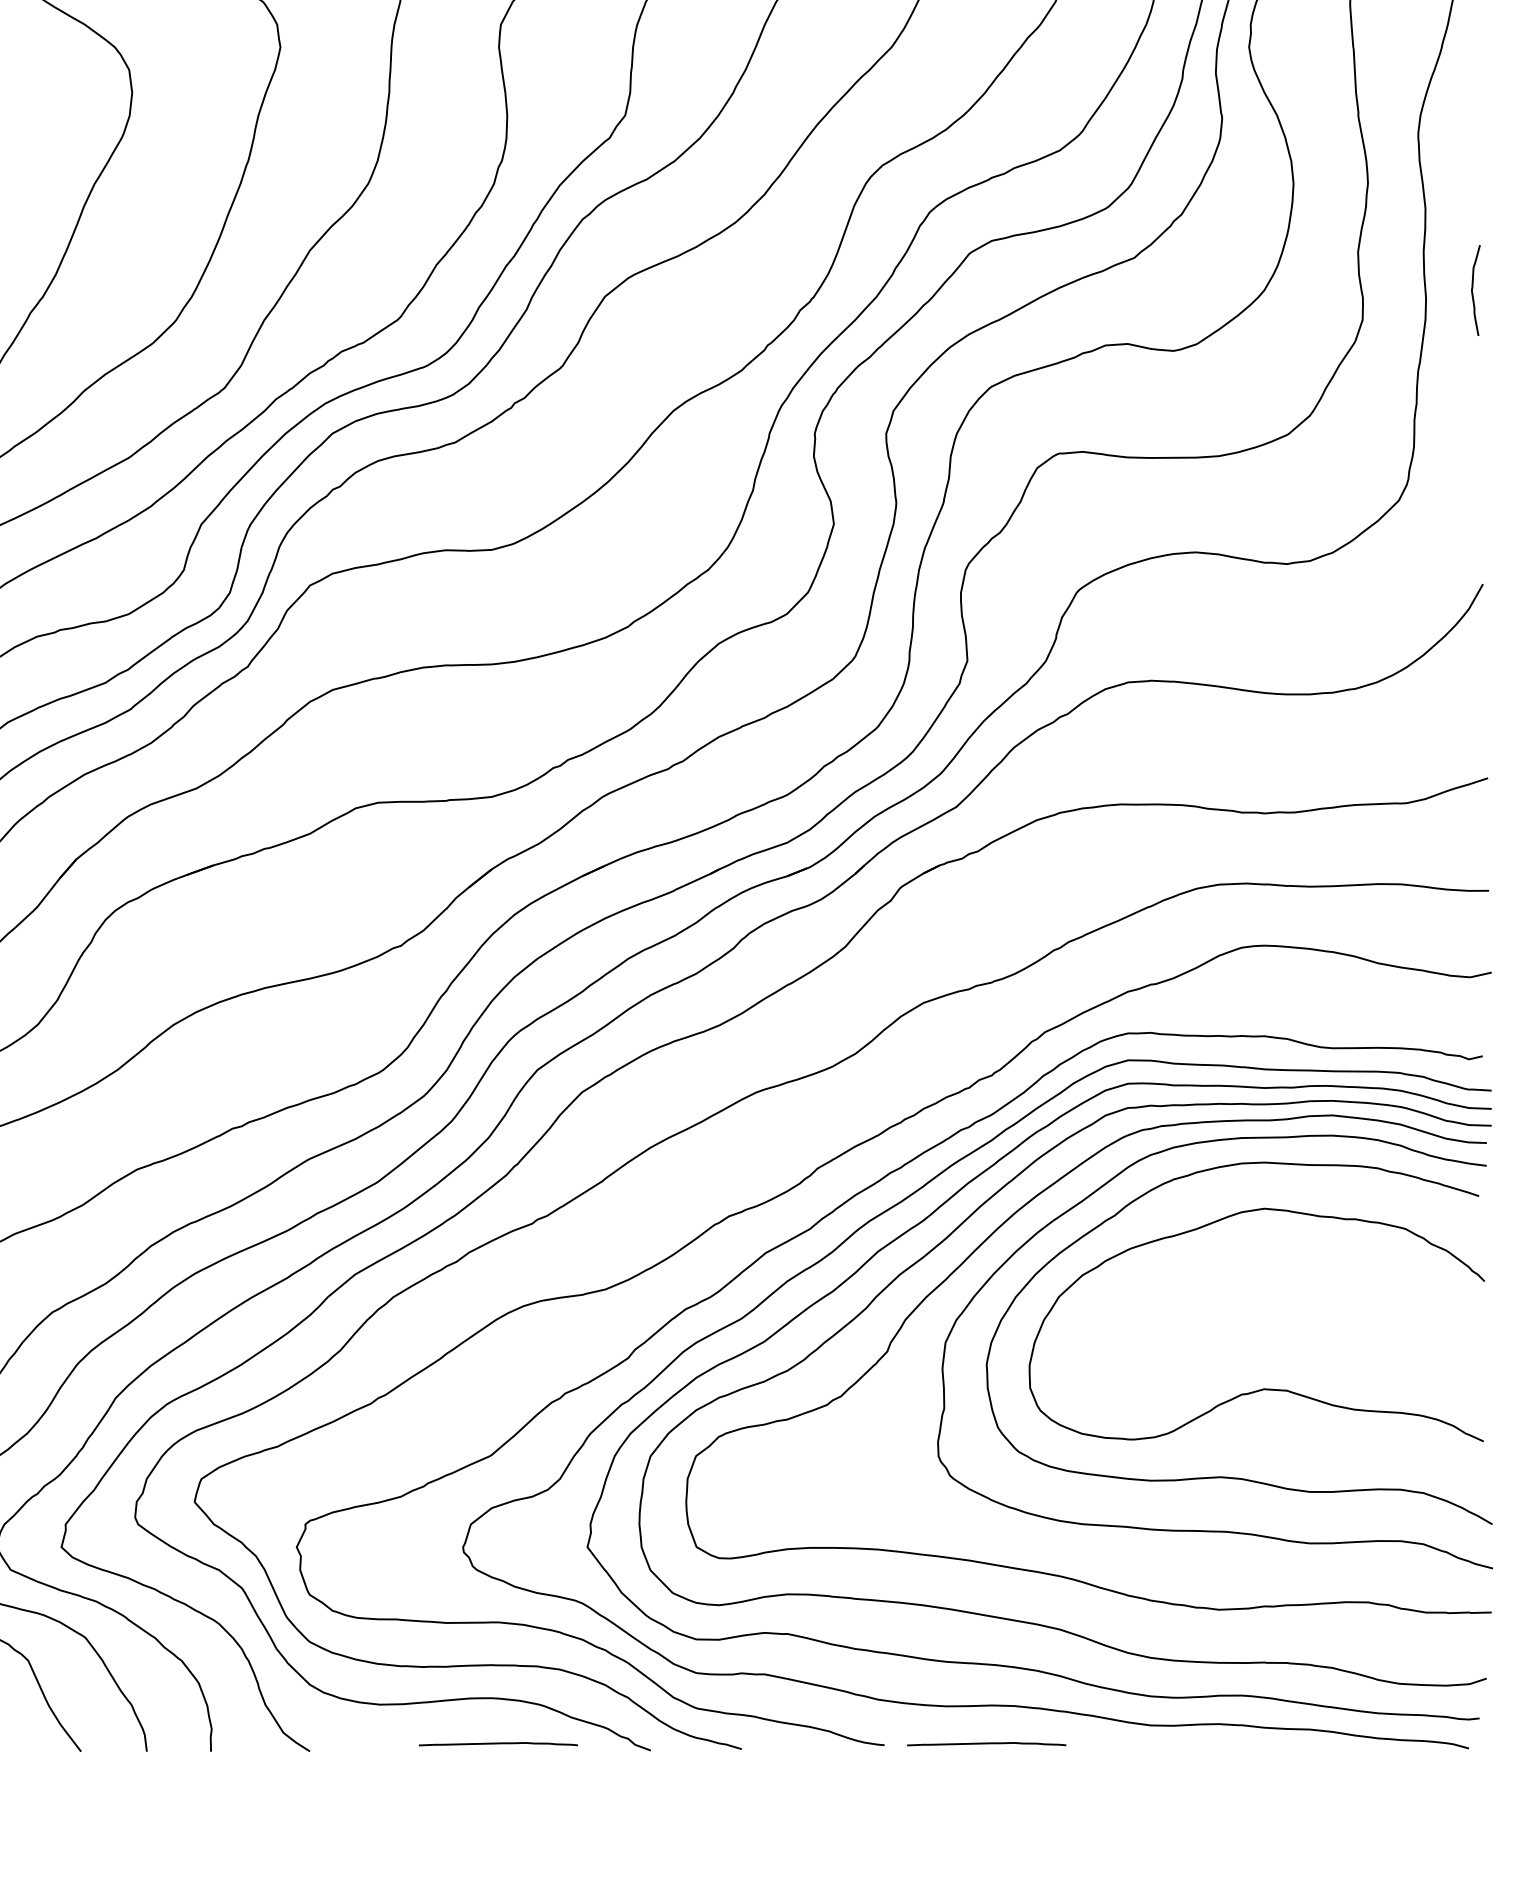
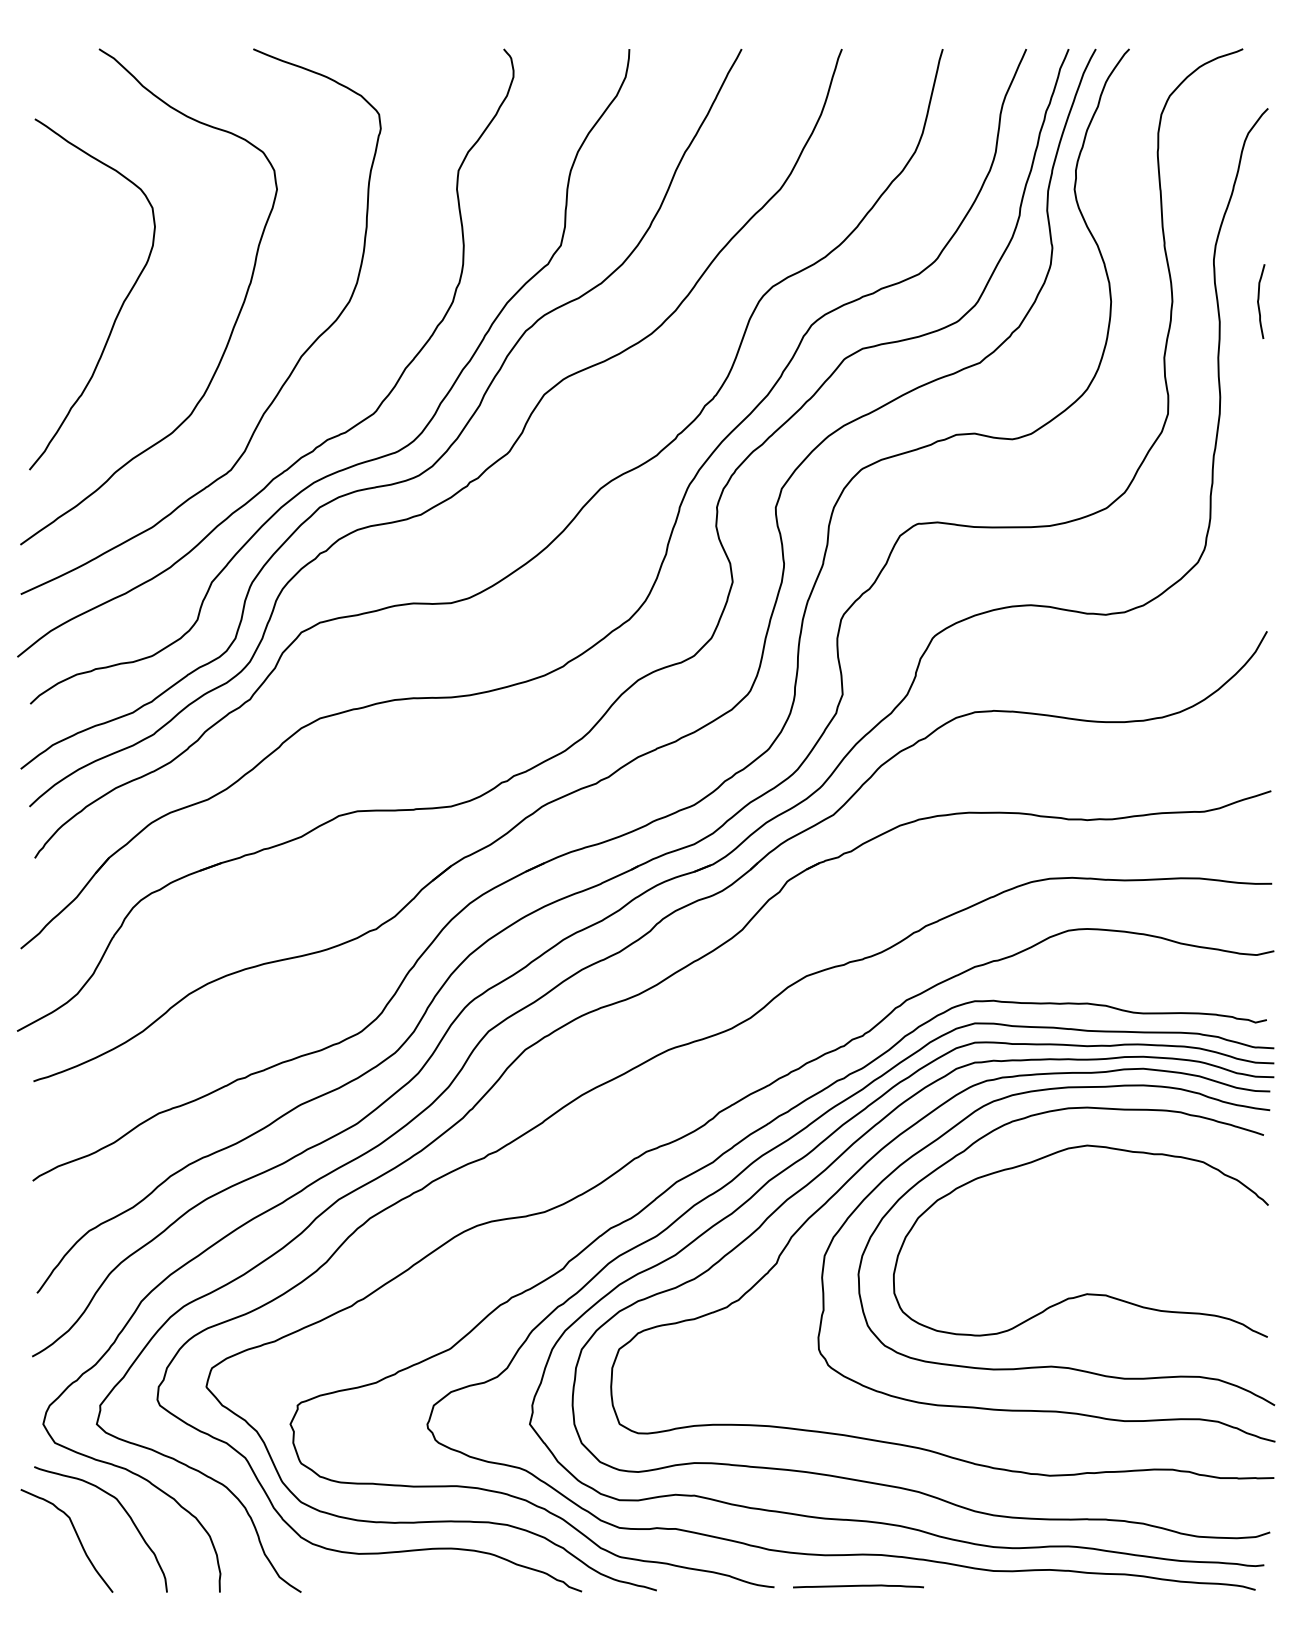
curve: (1473, 289) -> (1259, 300), moved
curve: (498, 1744) -> (456, 1586), removed

